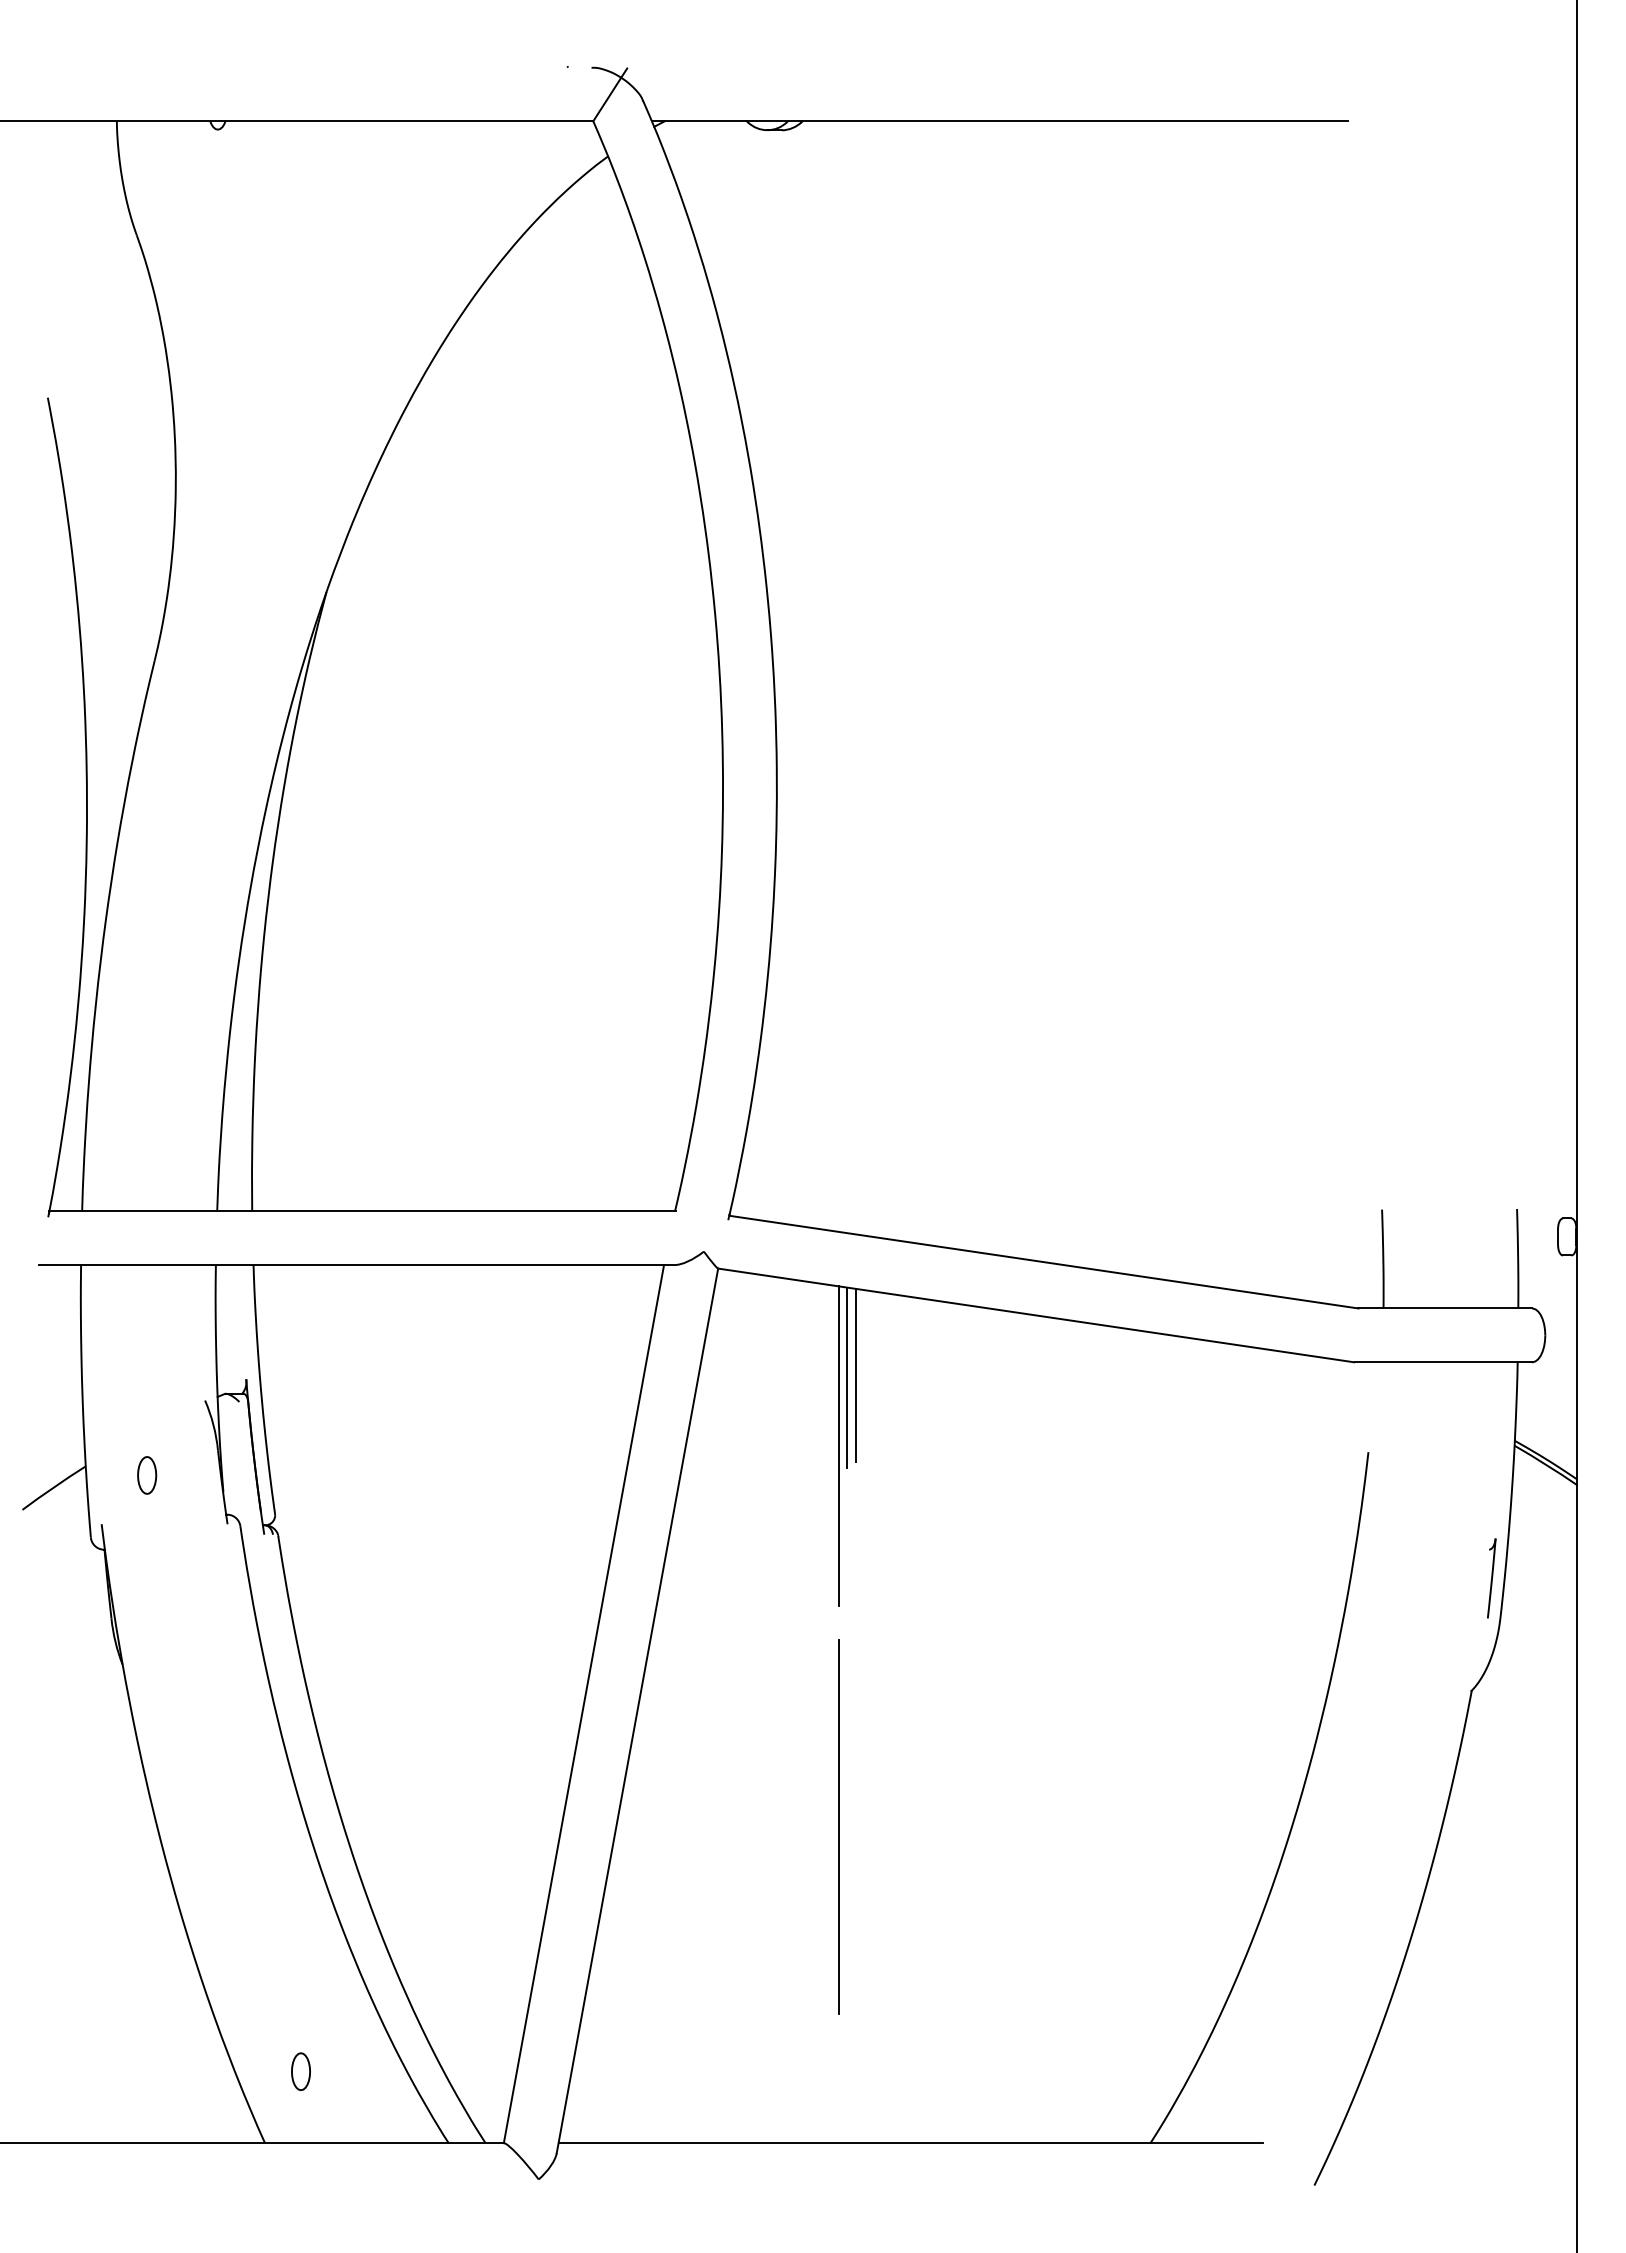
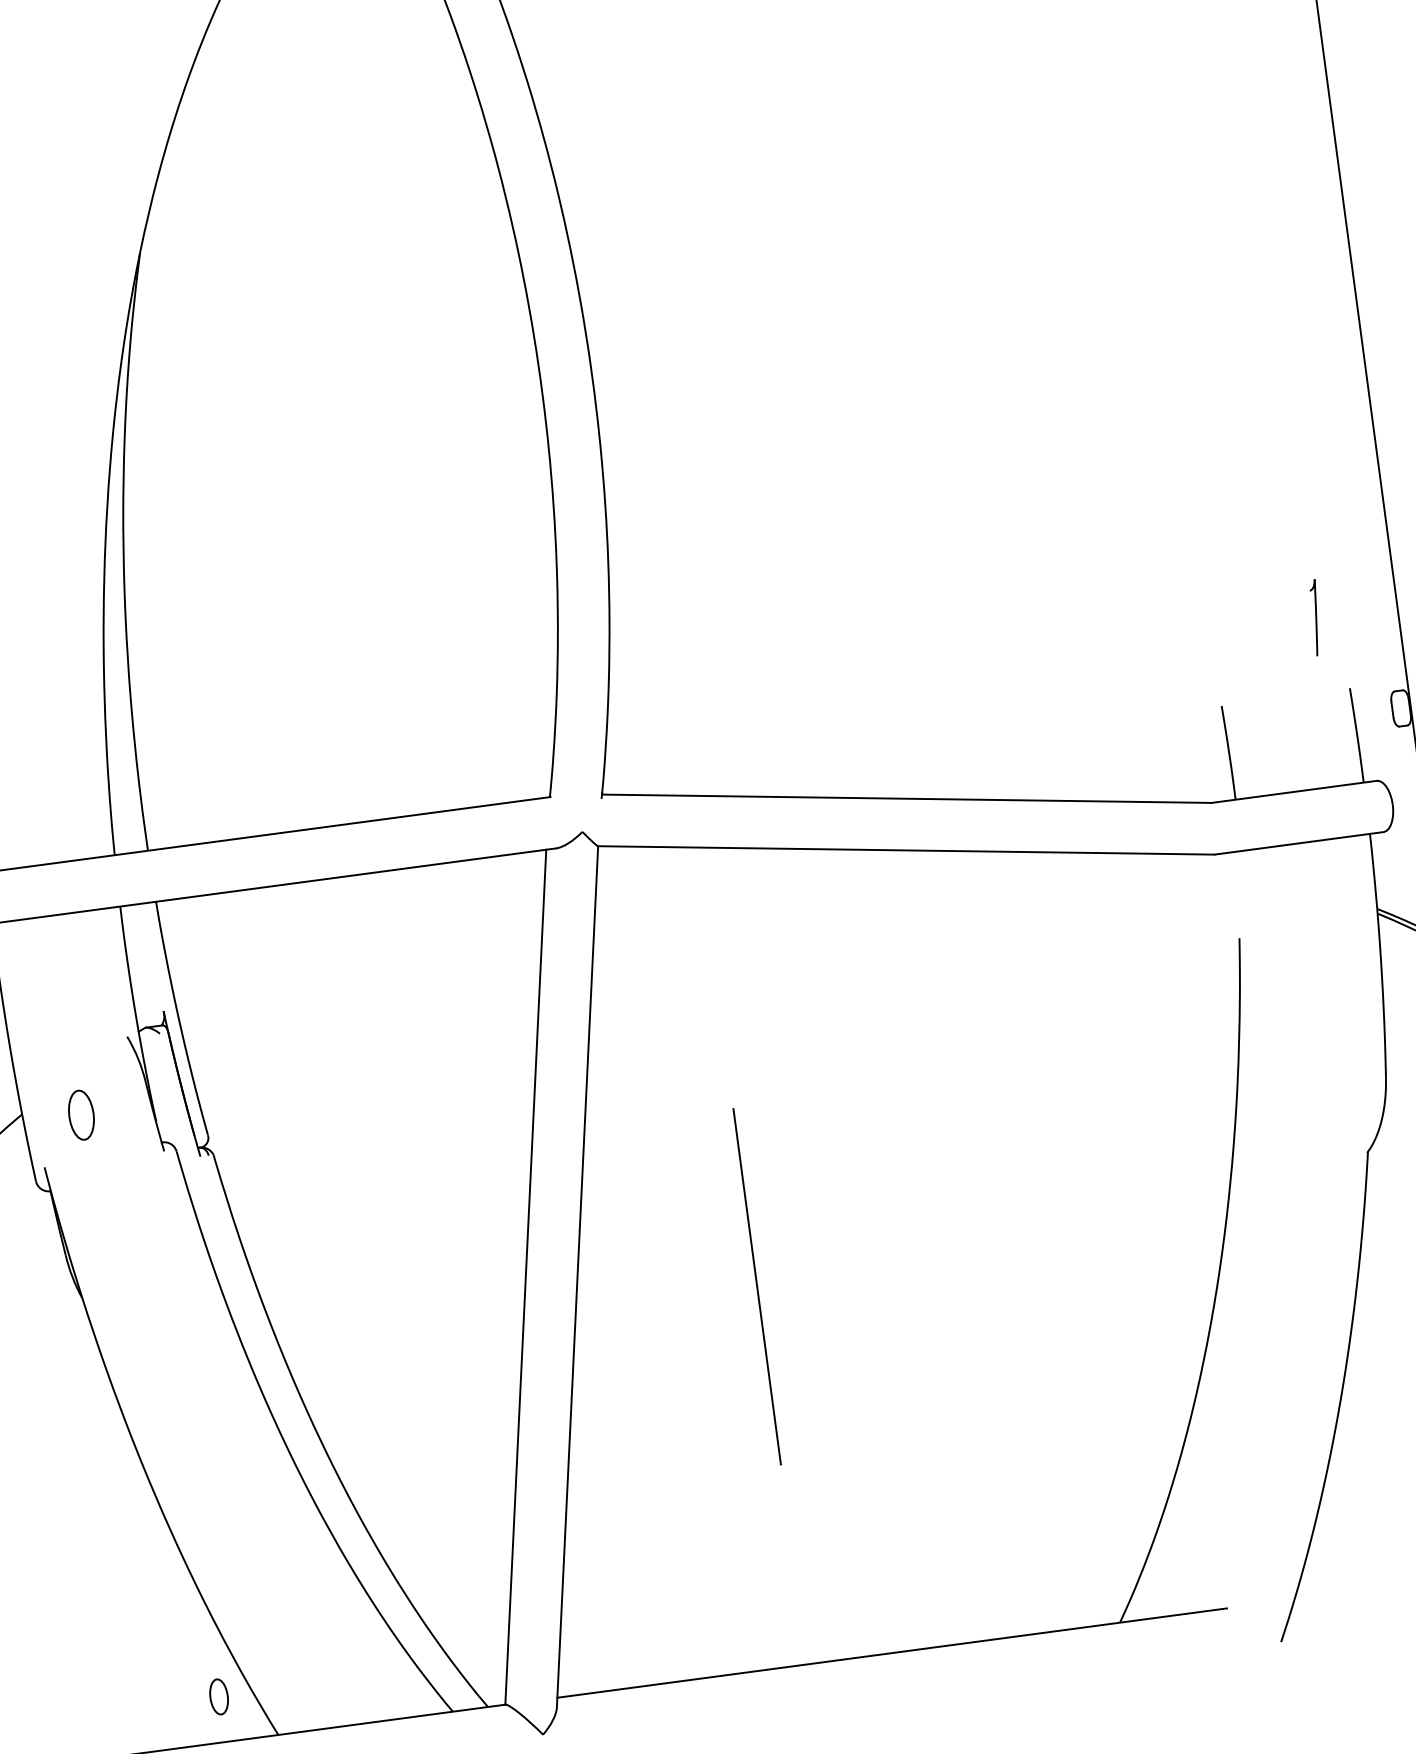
line: (855, 1374) -> (742, 929), removed
line: (846, 1377) -> (733, 933), removed
line: (838, 1446) -> (735, 1000), removed
part: (147, 1475) -> (81, 1115), size x1.4
part: (1491, 1578) -> (1315, 617), moved
line: (838, 1826) -> (756, 1286), moved
part: (300, 2071) -> (218, 1696), moved

